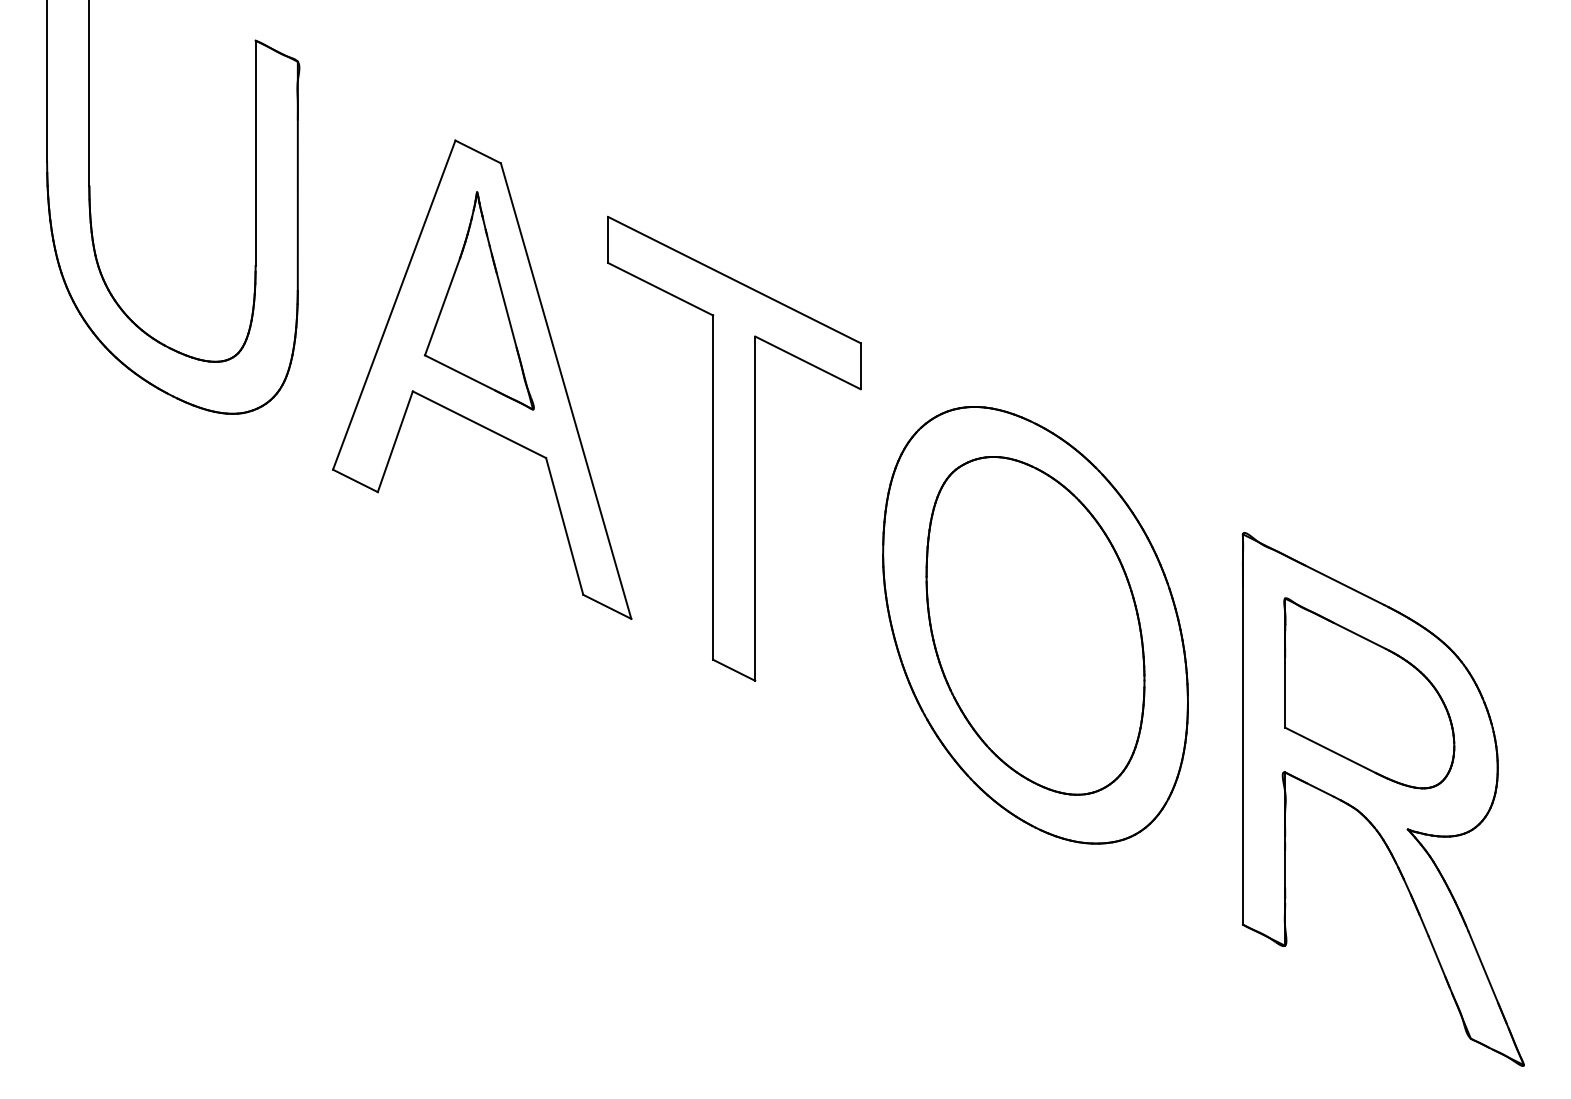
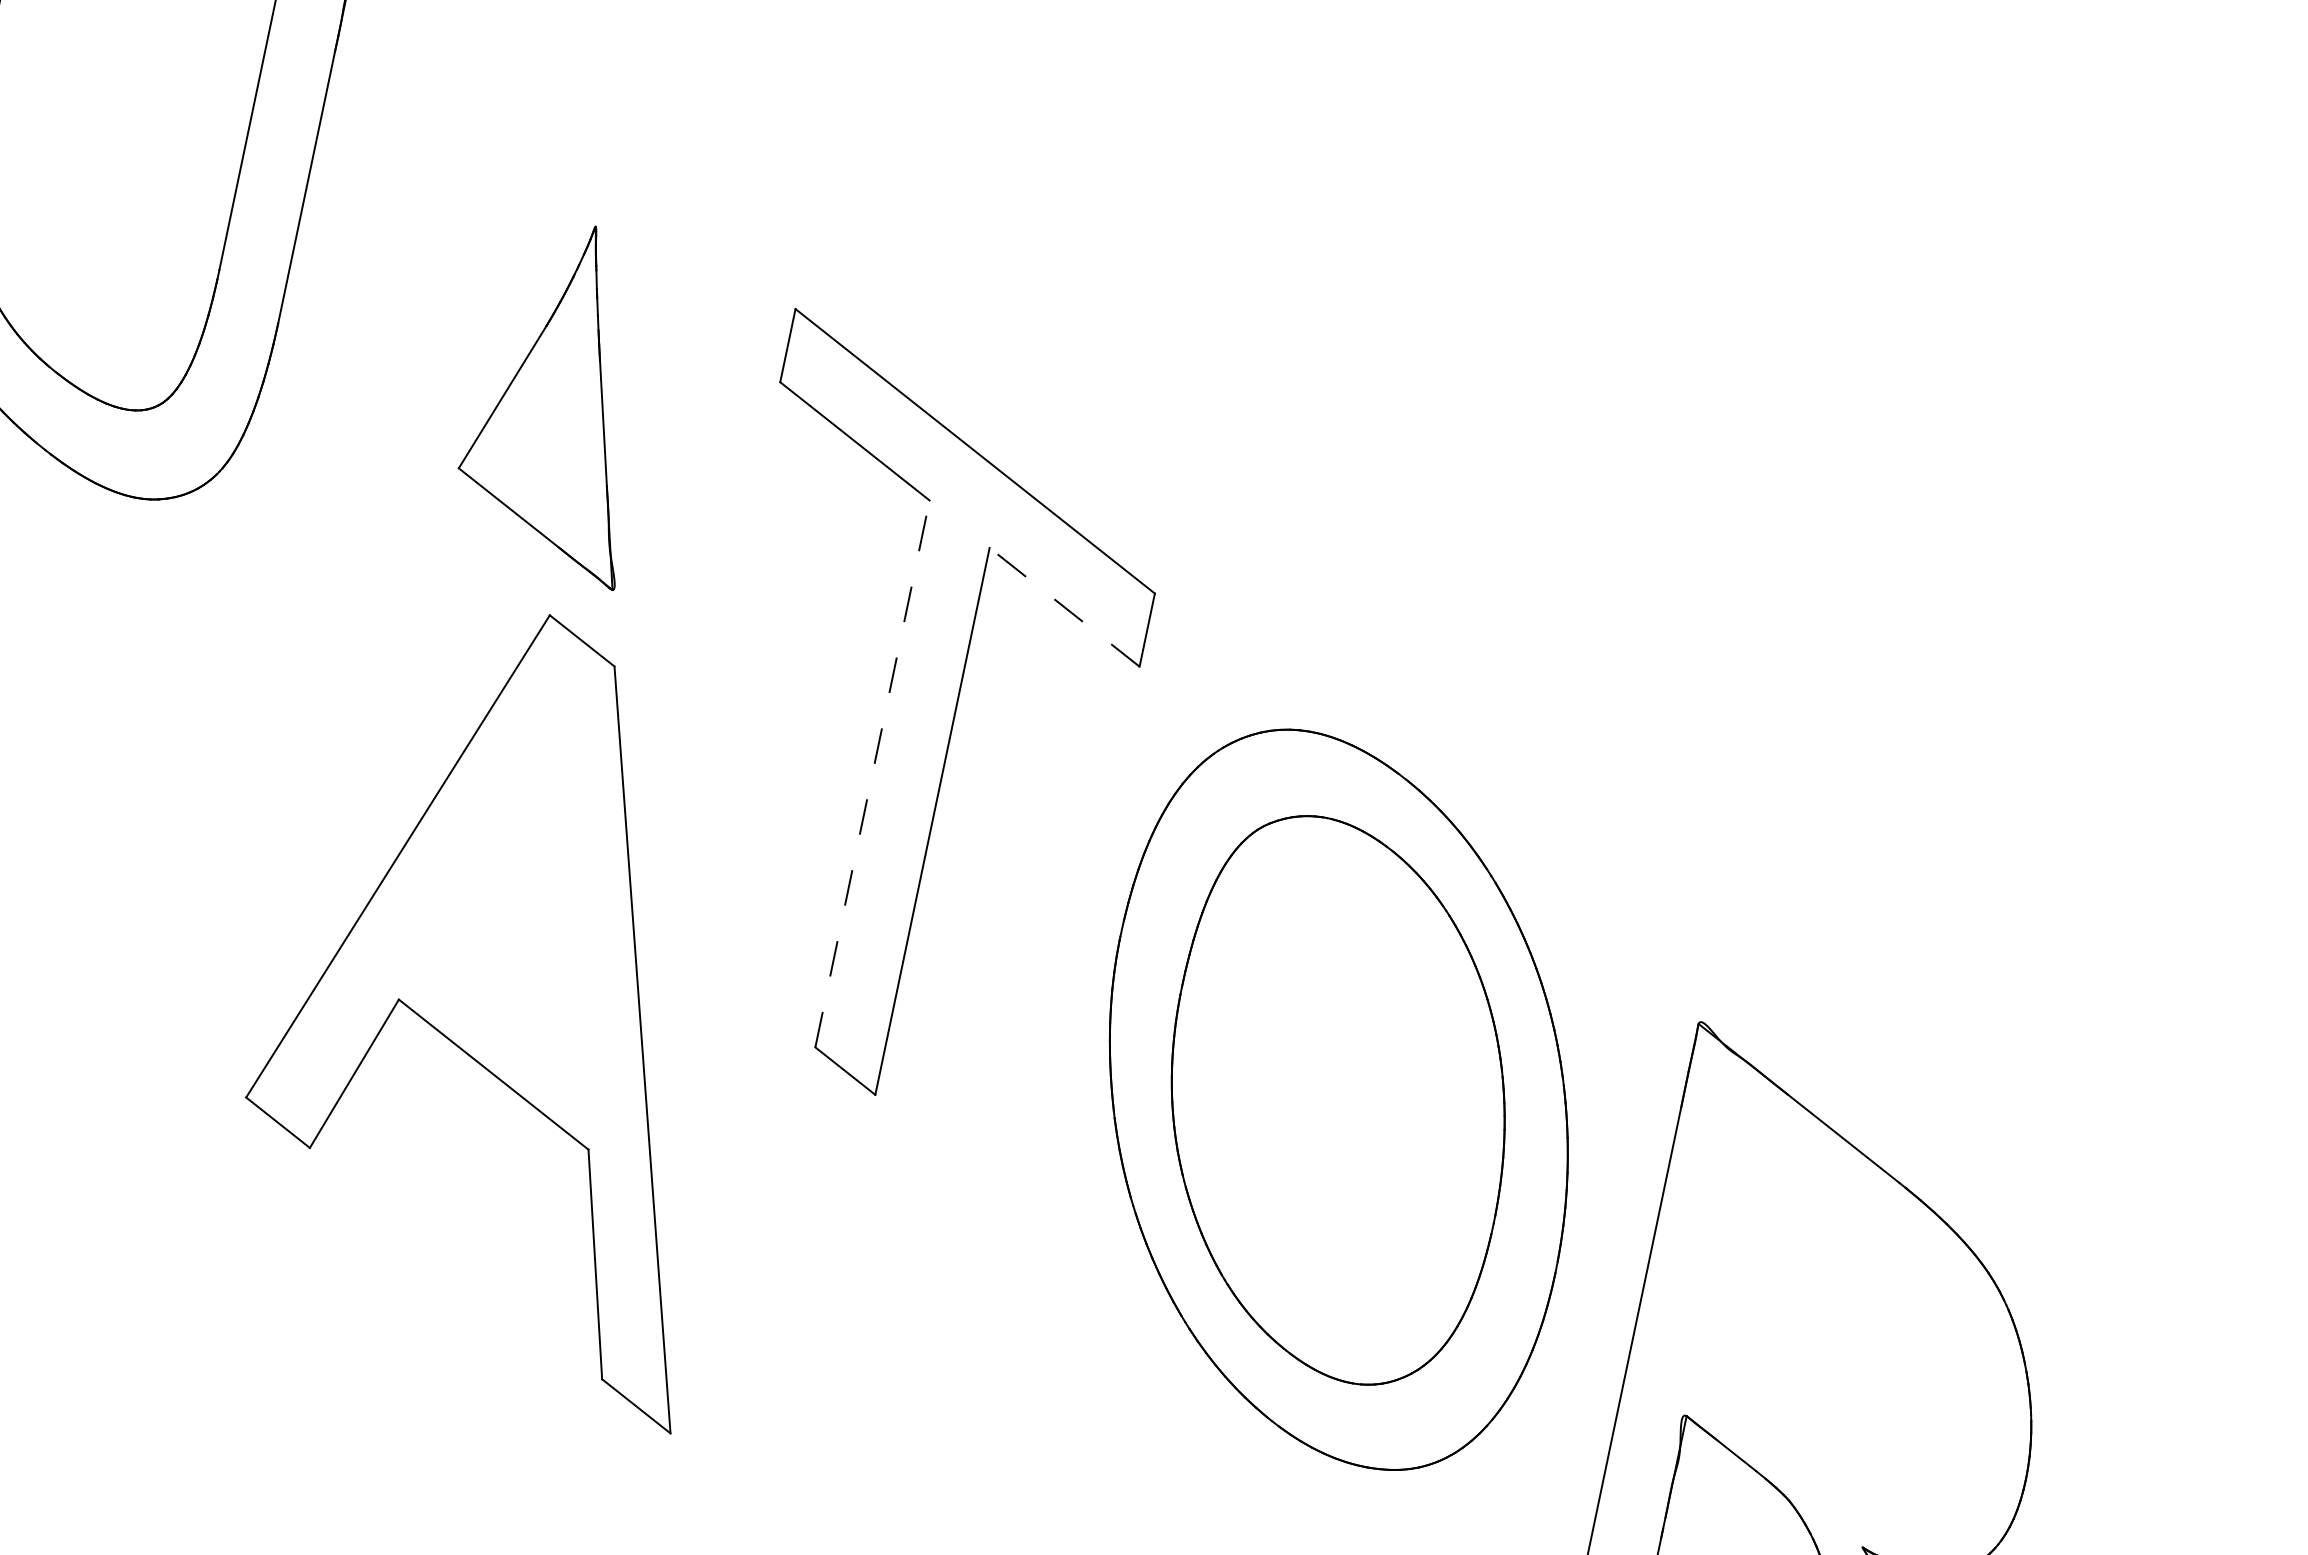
line: (807, 362) -> (1063, 606), solid -> dashed
part: (482, 379) -> (513, 1003), moved
line: (713, 487) -> (873, 773), solid -> dashed
part: (1369, 693) -> (1846, 1318), removed

